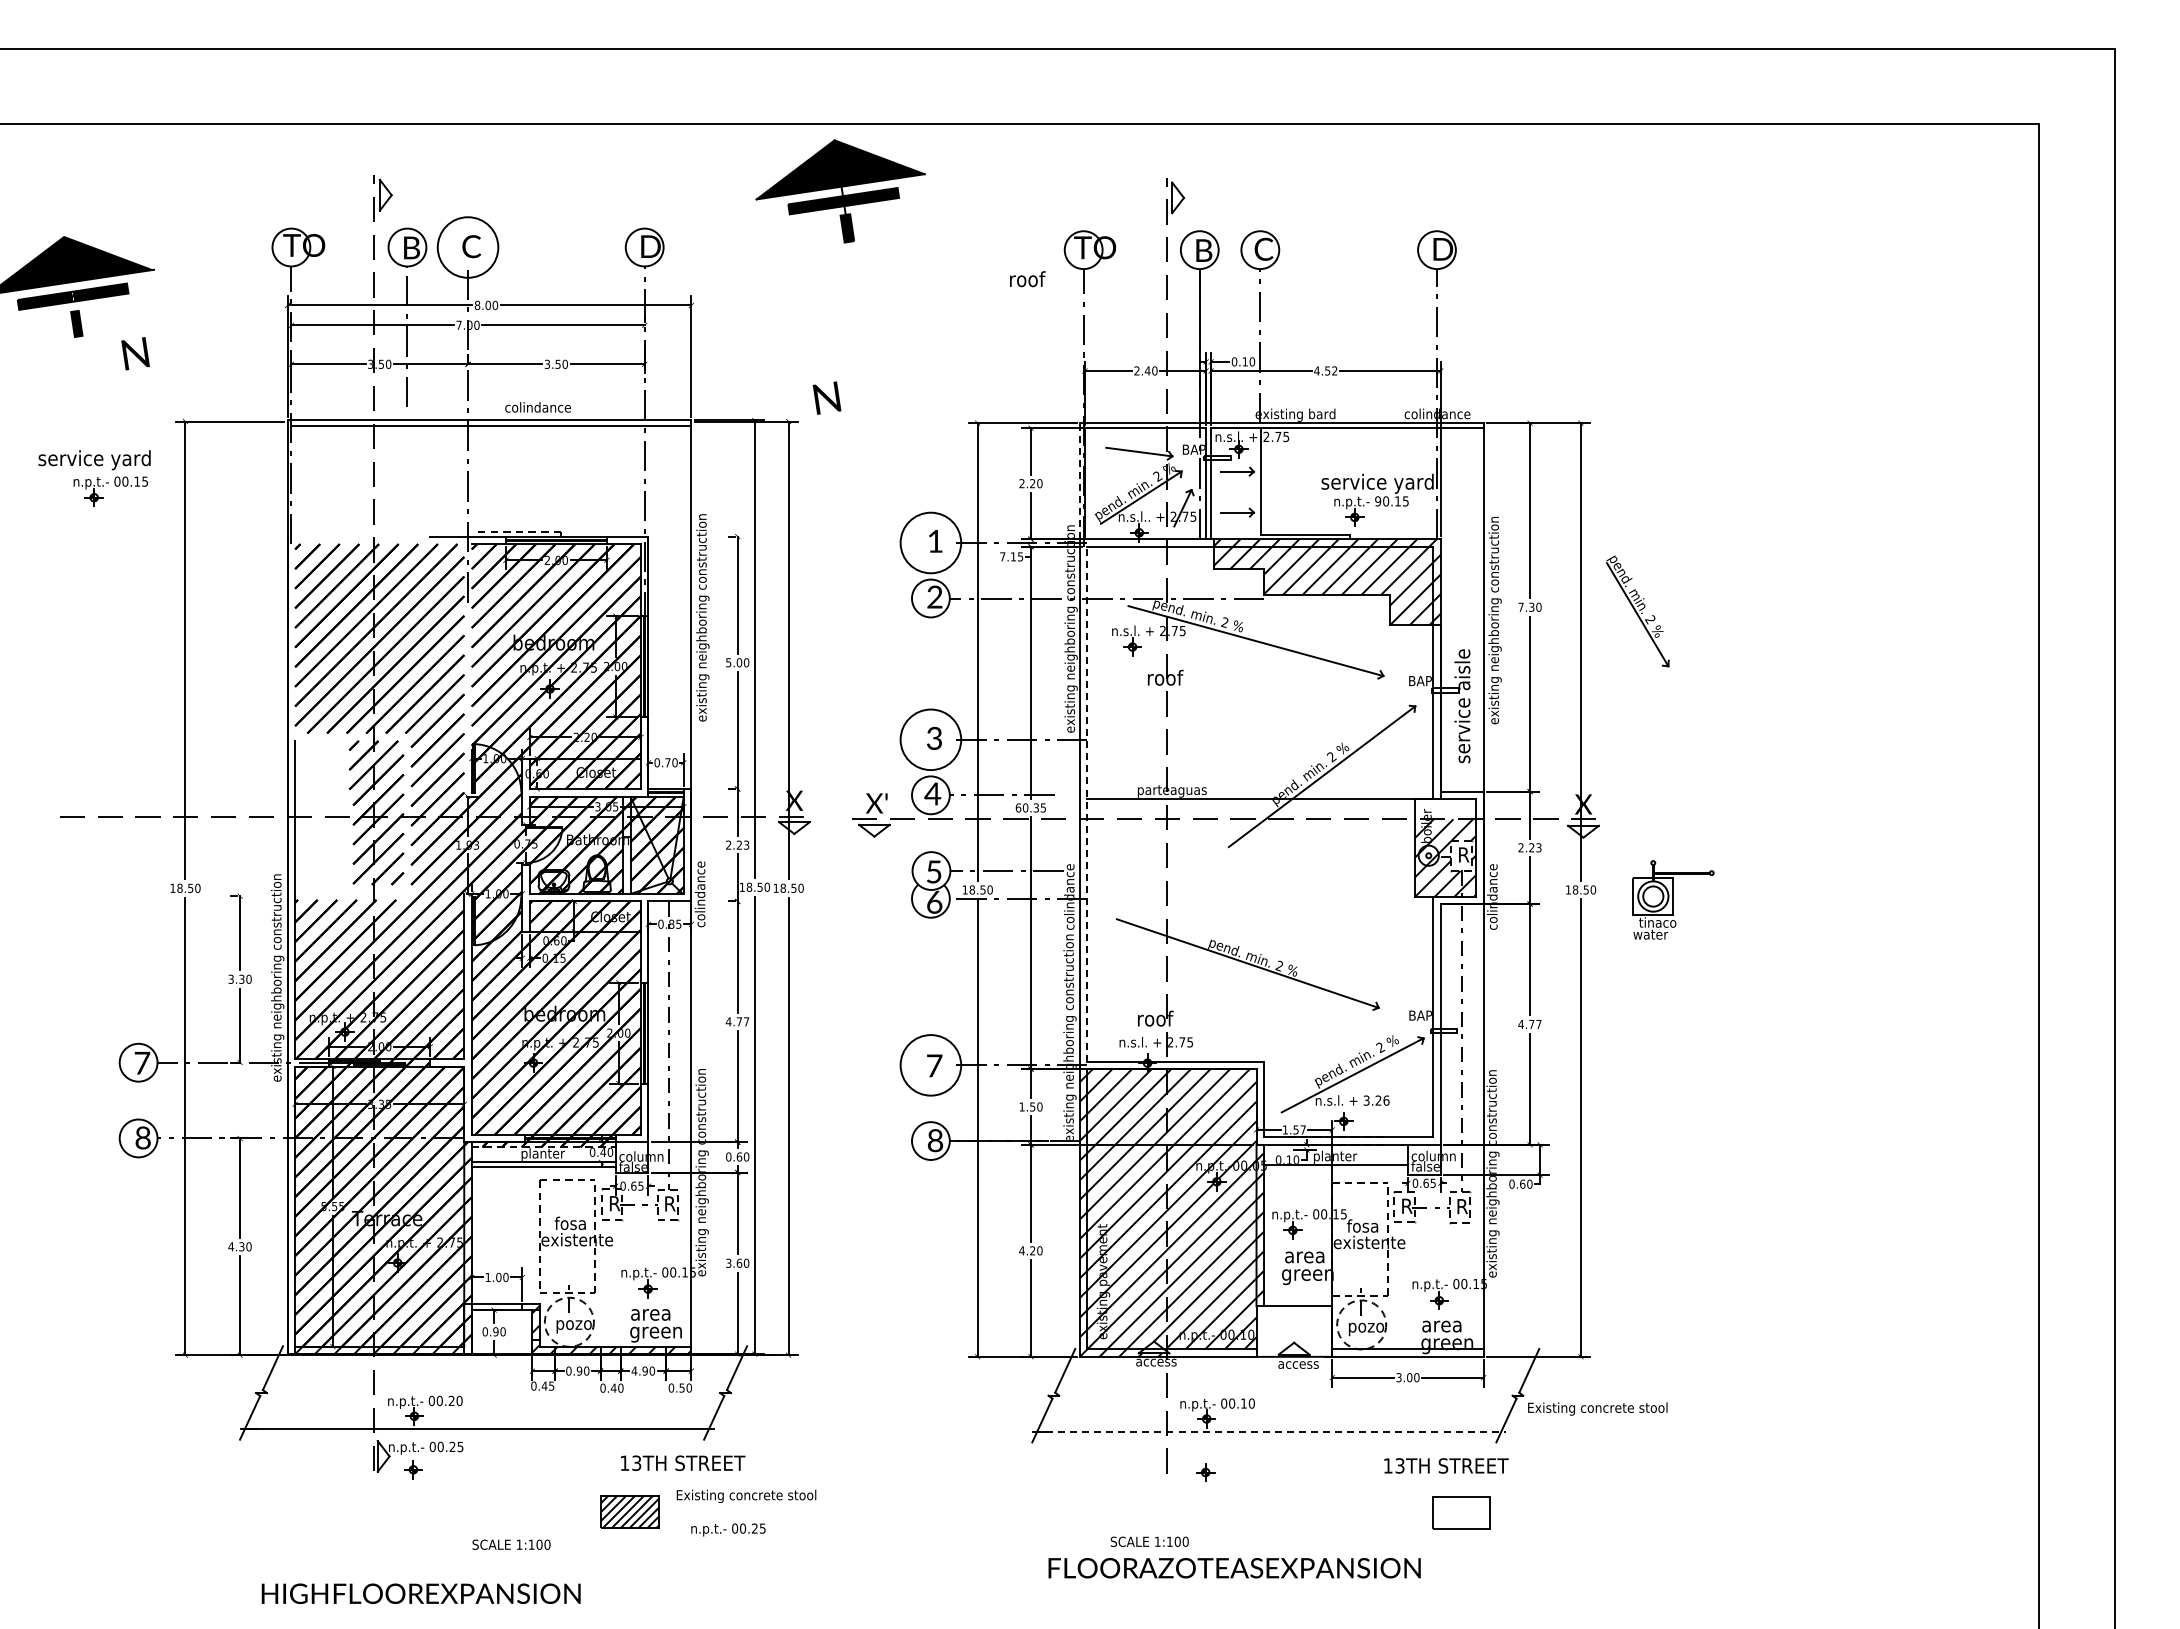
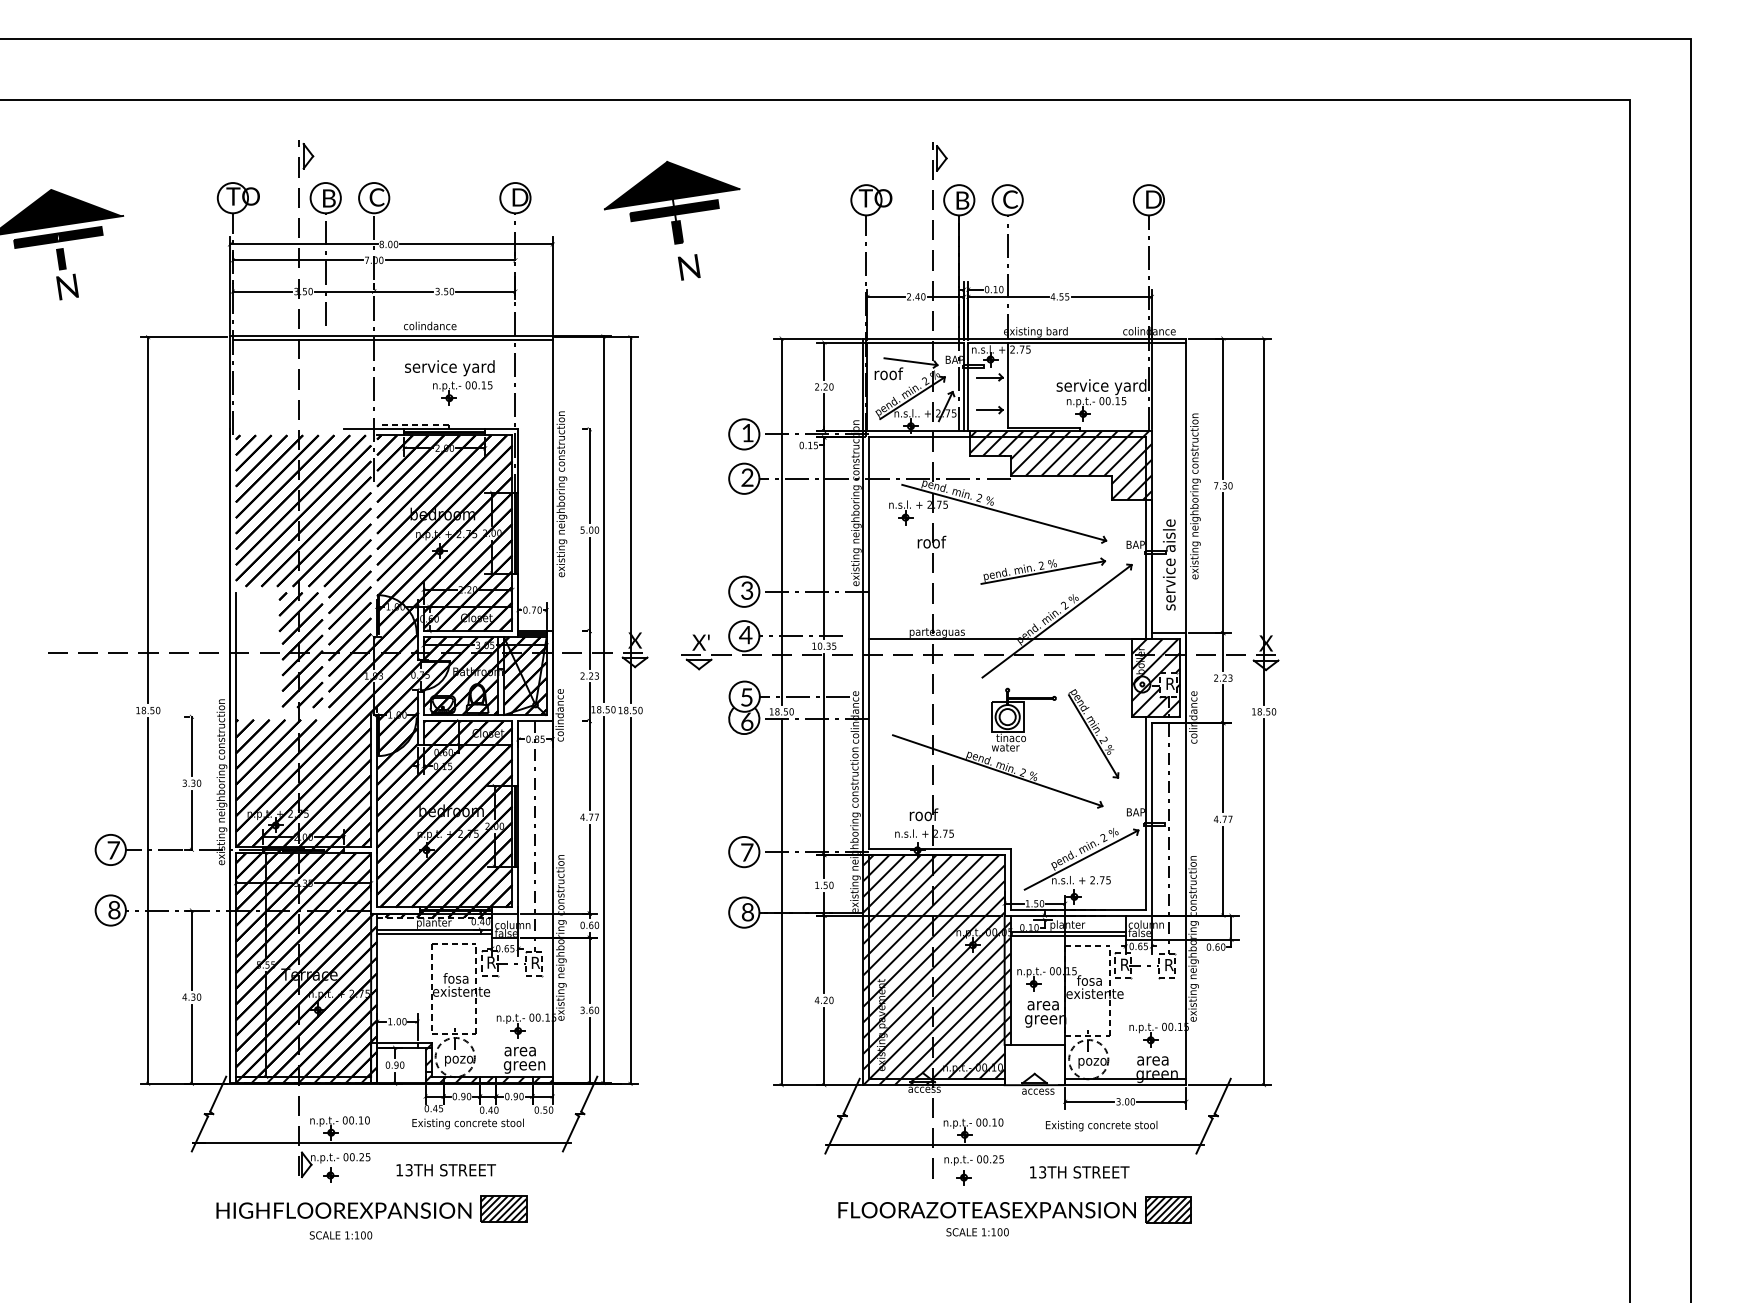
part: (840, 191) -> (671, 202), moved
circle: (467, 247) -> (373, 198), size x0.62
text: (1027, 279) -> (888, 374), moved
text: (135, 353) -> (67, 286), moved
text: (1334, 370) -> (1067, 296), 4.52 -> 4.55
text: (826, 397) -> (688, 266), moved
part: (94, 478) -> (449, 382), moved
line: (1079, 480) -> (863, 384), dashed -> solid
text: (1377, 501) -> (1101, 401), 90.15 -> 00.15
circle: (930, 542) -> (743, 434), size x0.62
text: (1002, 556) -> (801, 445), 7.15 -> 0.15
part: (1637, 611) -> (1093, 733), moved
part: (1304, 713) -> (1043, 570), added
circle: (930, 739) -> (743, 591), size x0.62
line: (1087, 803) -> (869, 642), dashed -> solid
text: (1018, 807) -> (814, 645), 60.35 -> 10.35
hatch: (1445, 809) -> (1155, 647), added
part: (1673, 899) -> (1023, 719), moved
circle: (930, 1065) -> (743, 852), size x0.62
text: (1376, 1100) -> (1100, 880), 3.26 -> 2.75
text: (1302, 1129) -> (1041, 903), 1.57 -> 1.50
line: (1335, 1170) -> (1067, 936), added
text: (634, 1370) -> (507, 1096), 4.90 -> 0.90
text: (451, 1400) -> (360, 1120), 00.20 -> 00.10
text: (1597, 1408) -> (1101, 1125), moved
line: (1270, 1431) -> (1015, 1144), dashed -> solid
text: (683, 1462) -> (446, 1169), moved
text: (1446, 1465) -> (1079, 1172), moved
text: (746, 1495) -> (468, 1123), moved
hatch: (1461, 1512) -> (1168, 1209), added
text: (728, 1529) -> (974, 1160), moved
text: (1149, 1541) -> (977, 1232), moved
text: (511, 1544) -> (340, 1235), moved
text: (1234, 1568) -> (987, 1210), moved
text: (420, 1593) -> (343, 1210), moved

